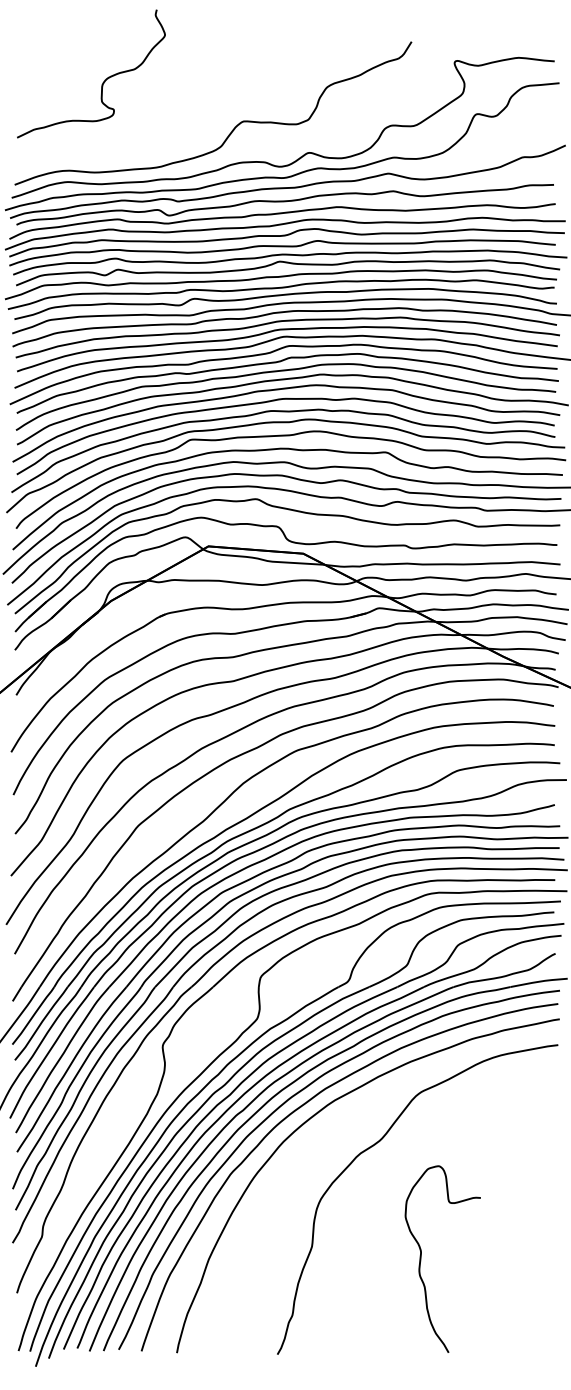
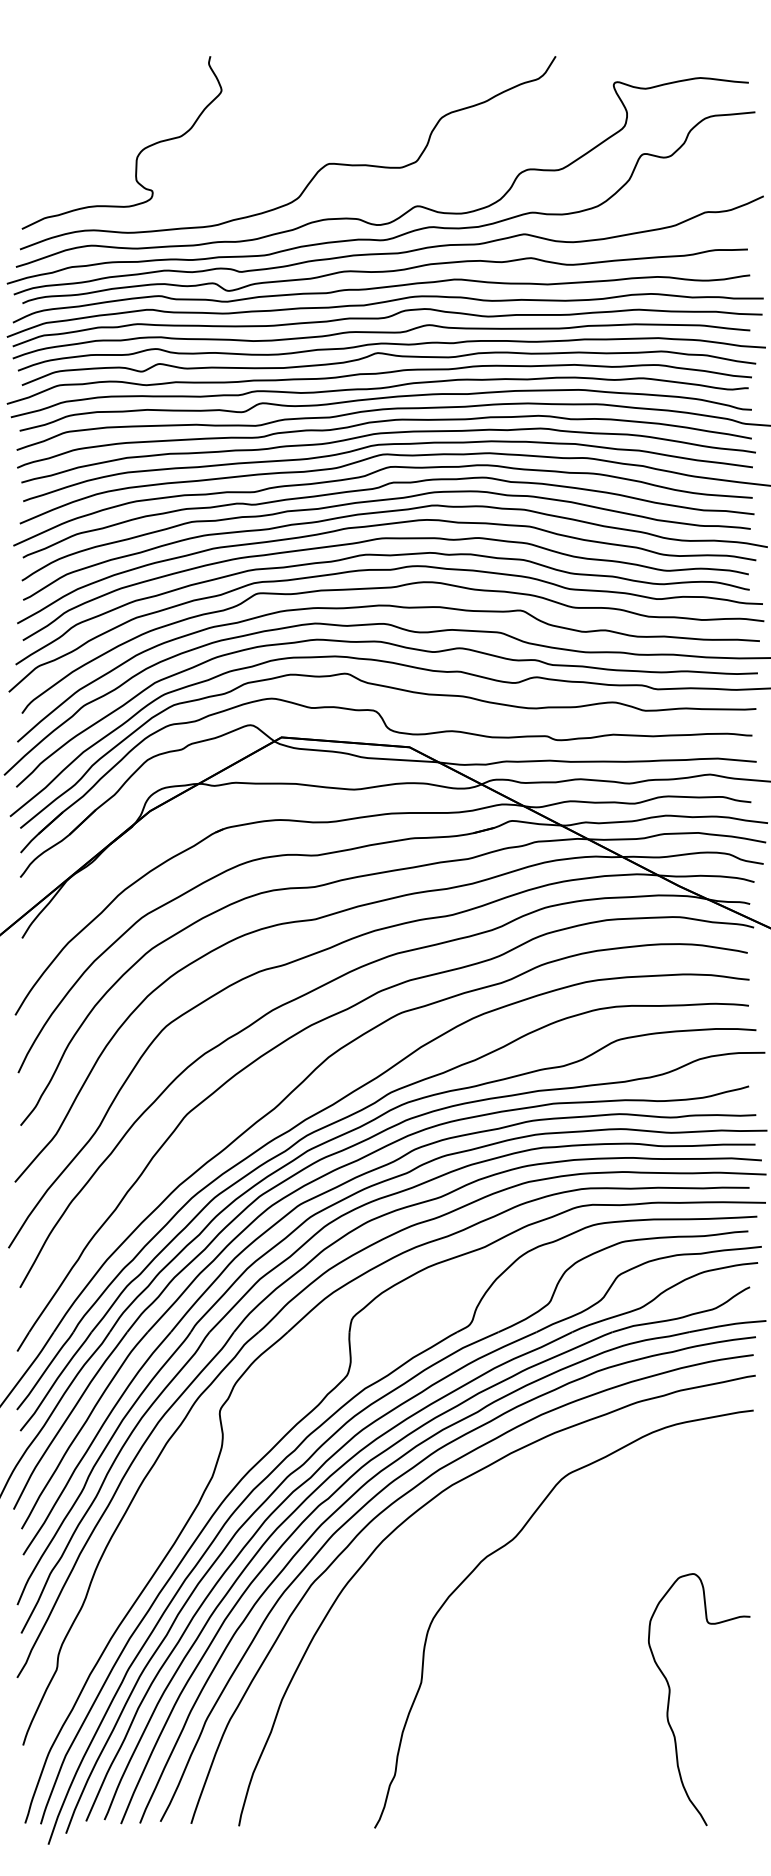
curve: (102, 82) -> (137, 154), moved
curve: (421, 1258) -> (670, 1698), moved

